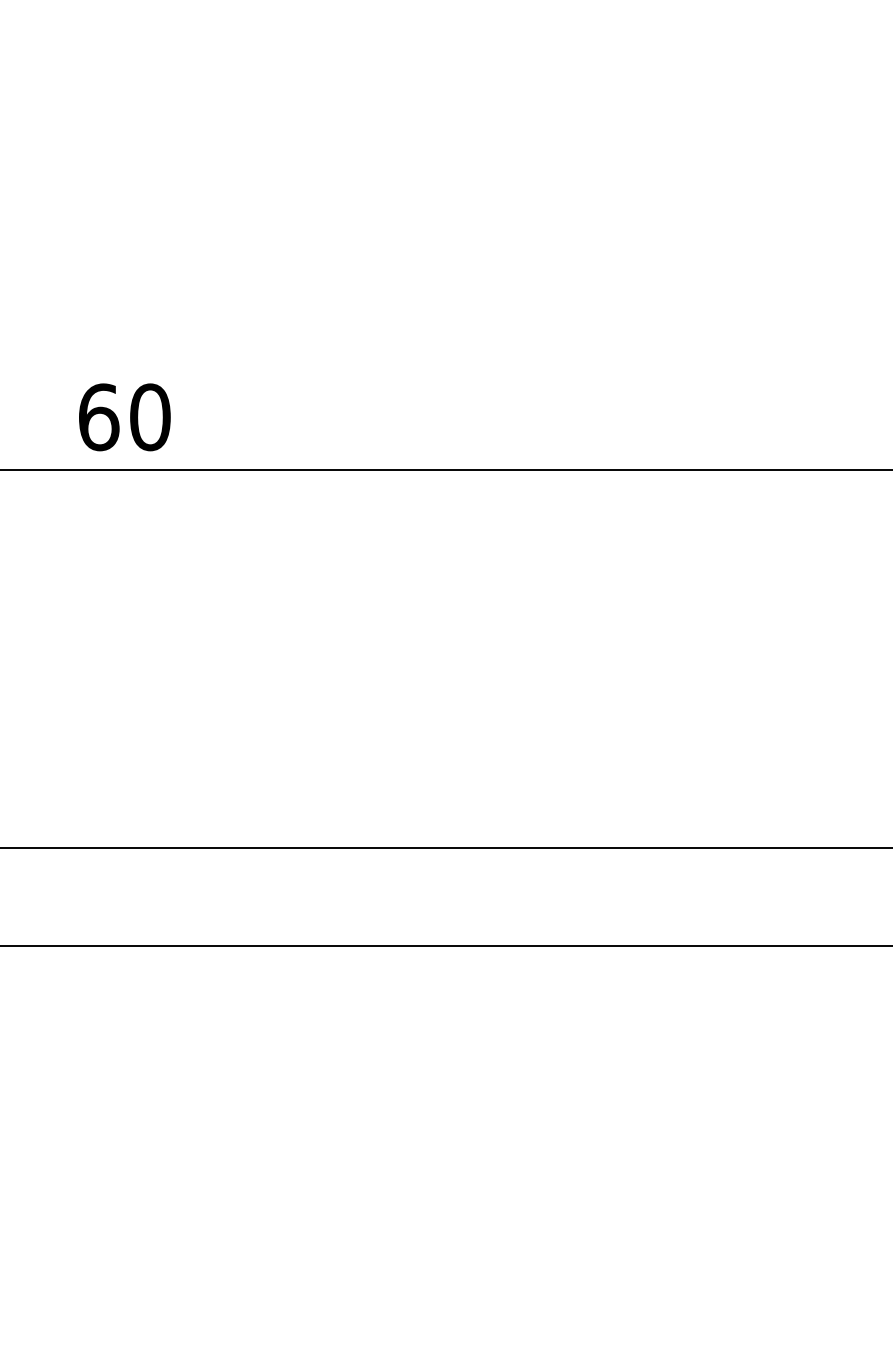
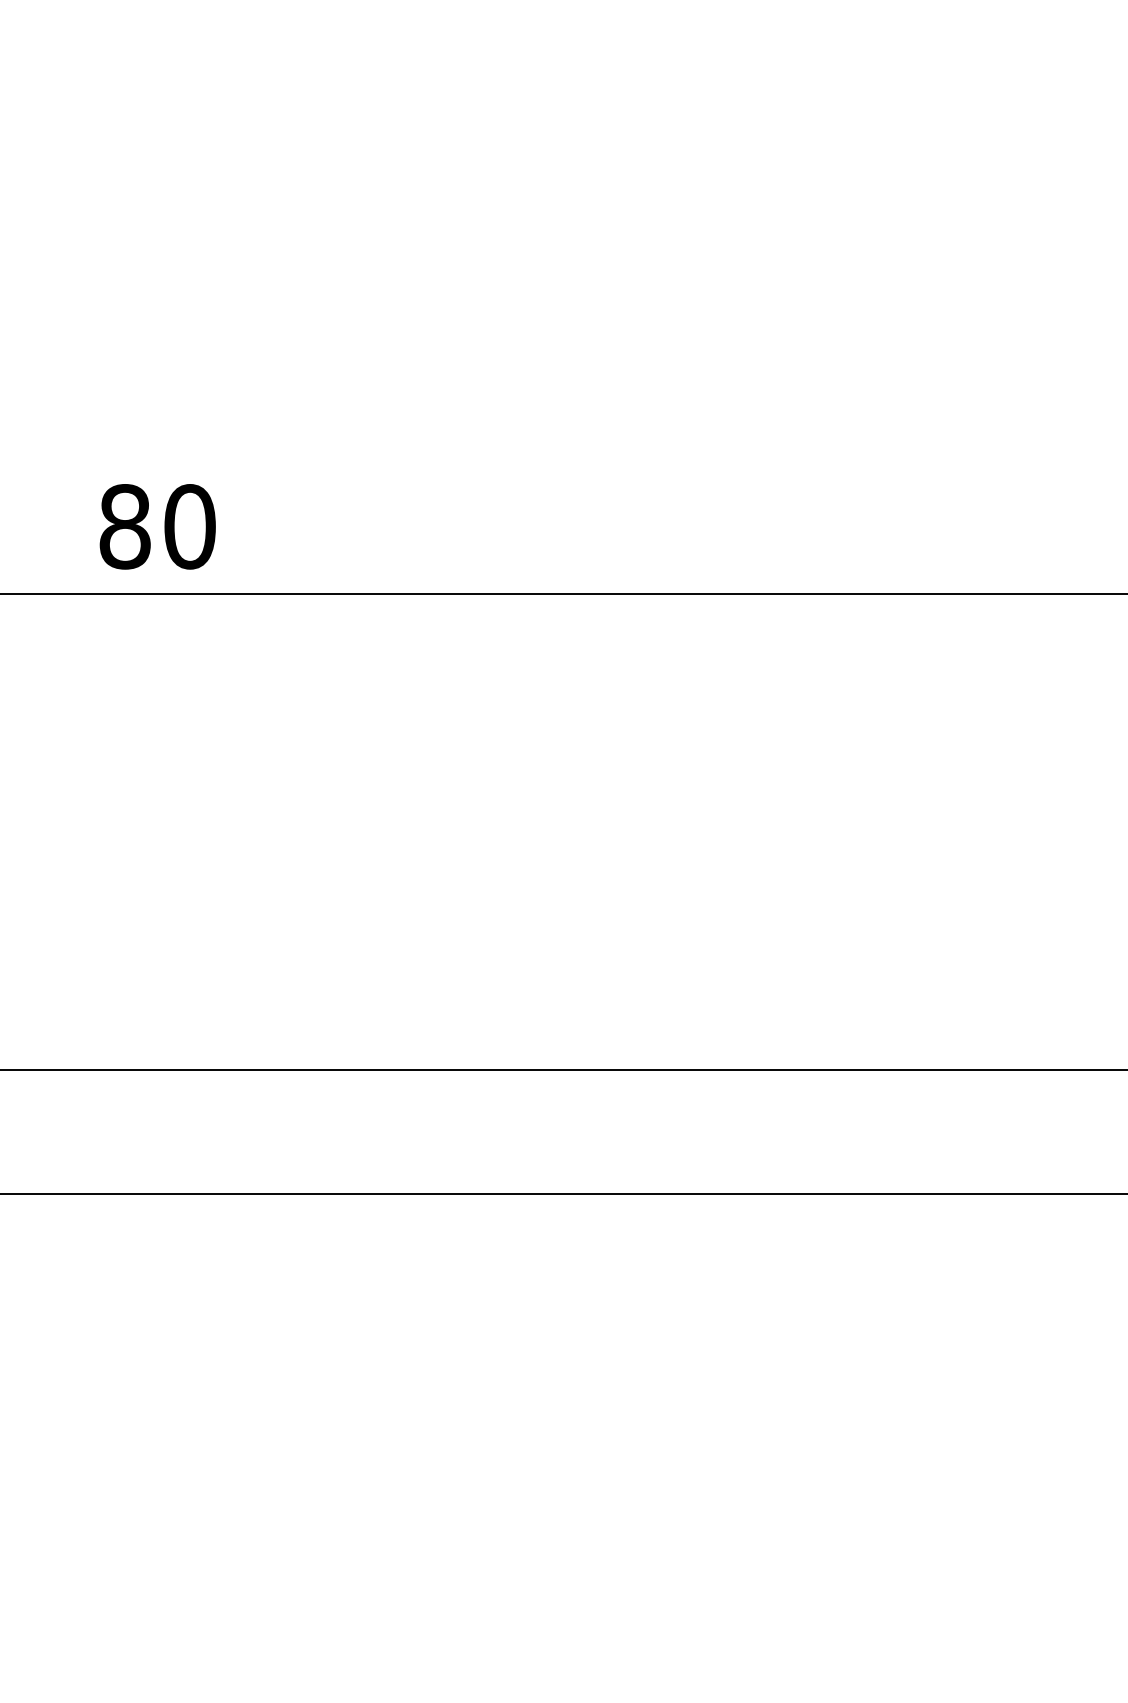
text: (98, 417) -> (124, 527), 60 -> 80

